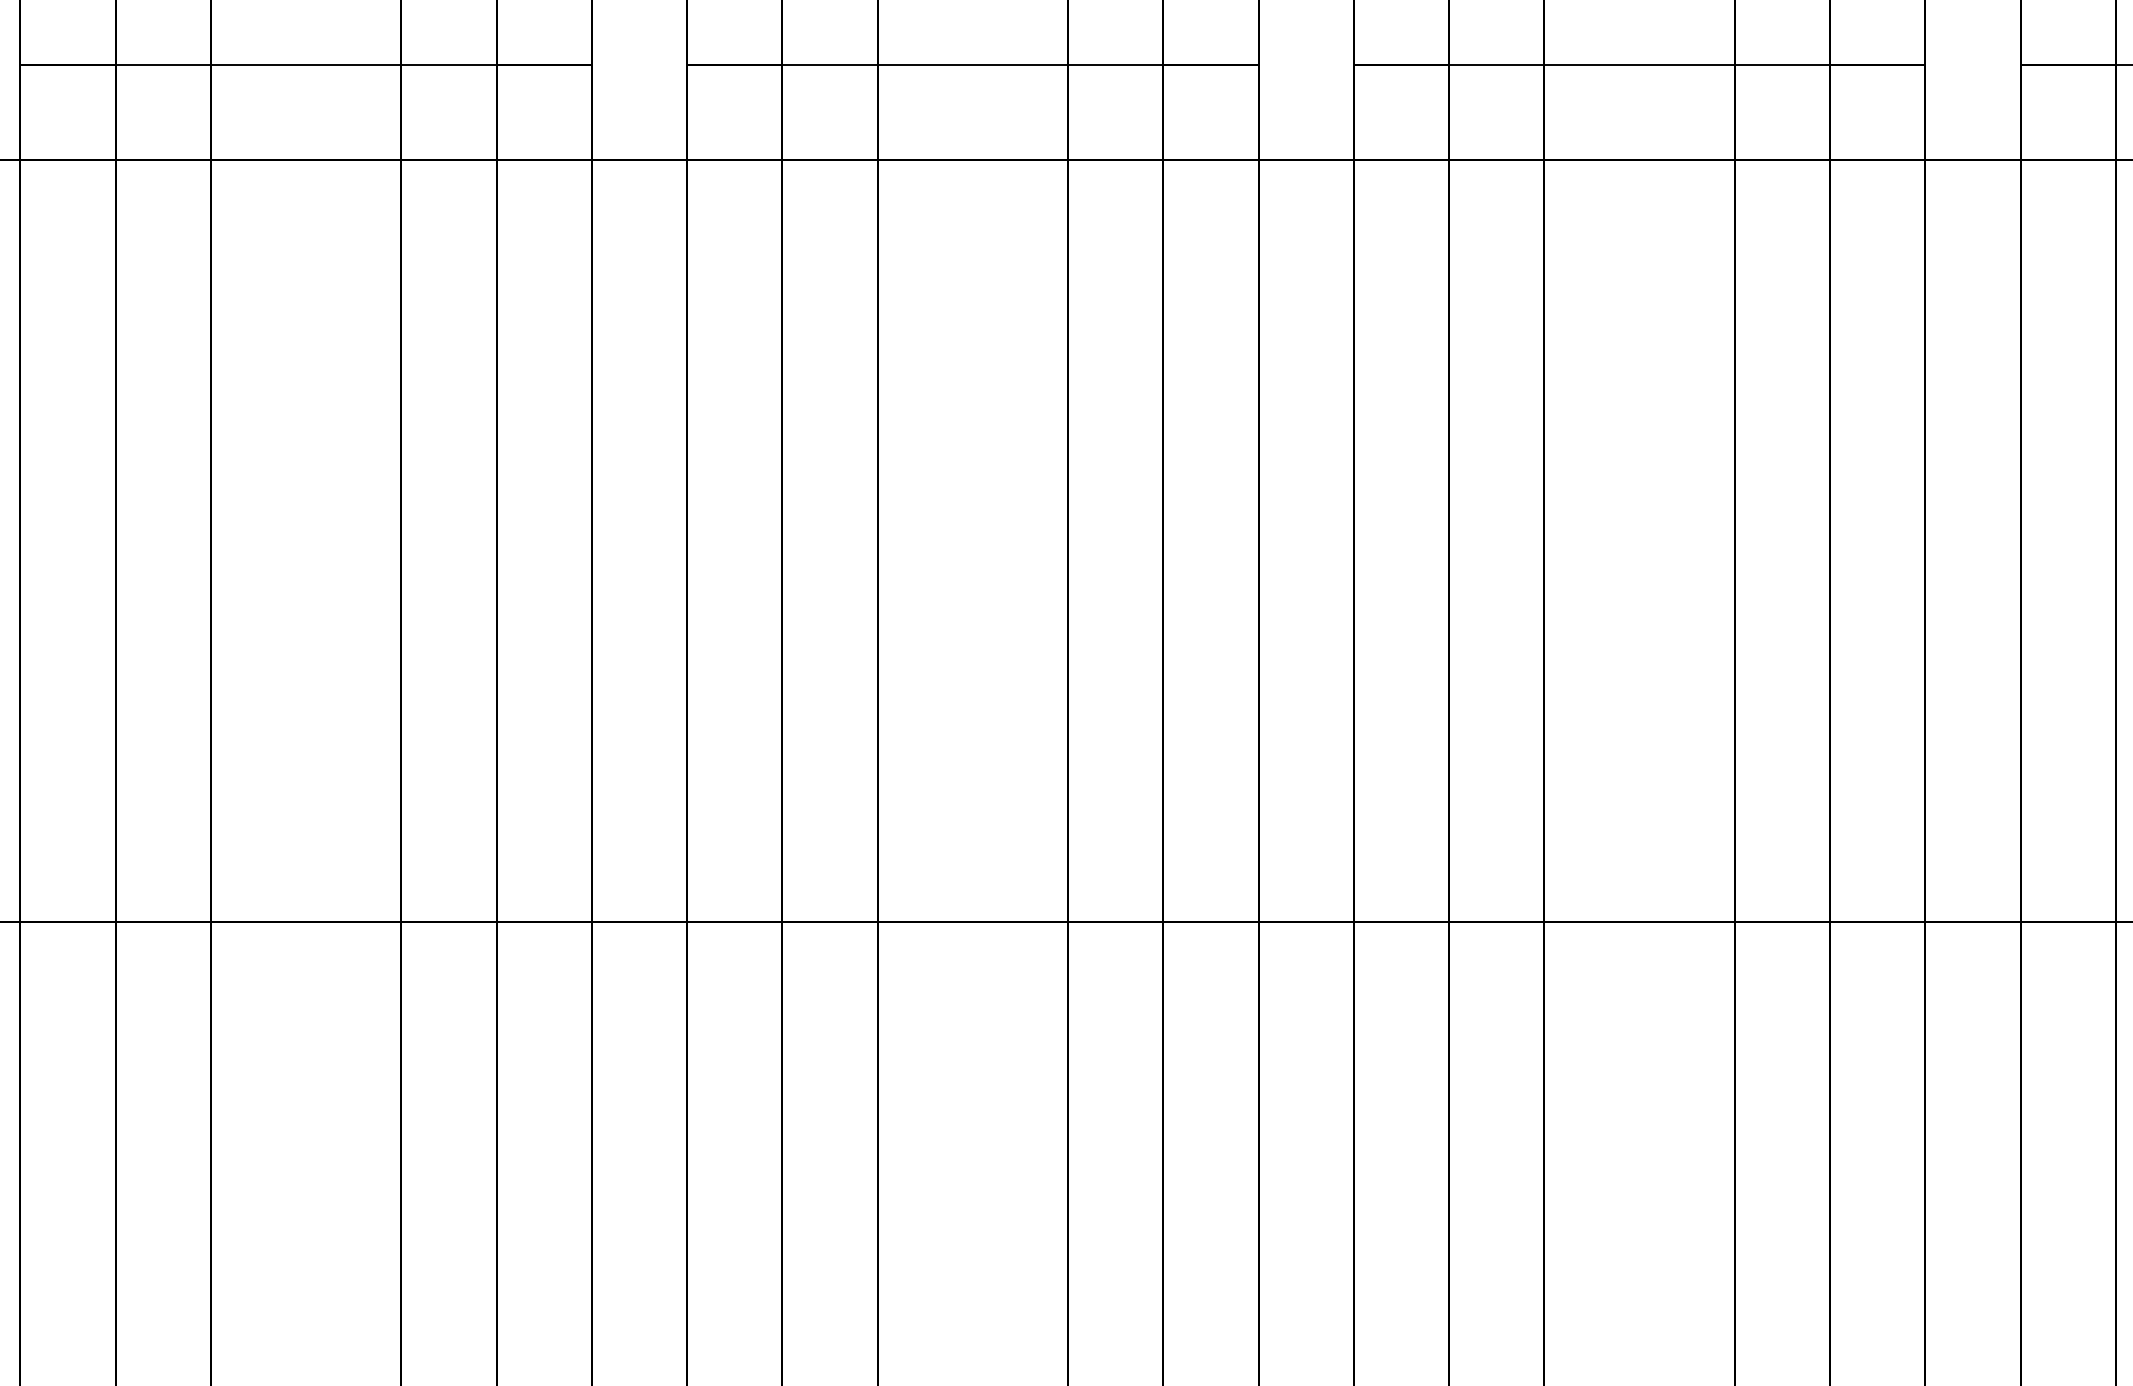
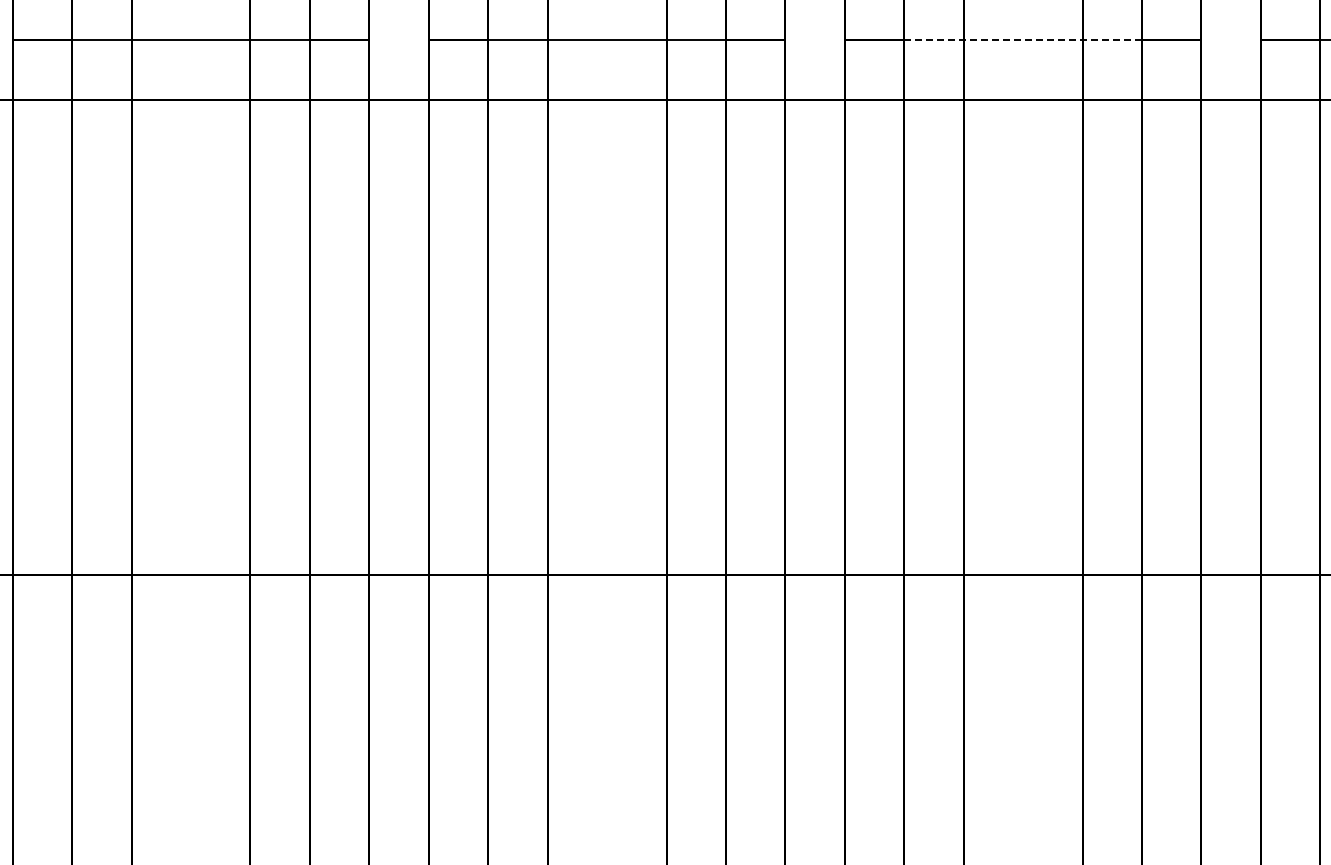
line: (1638, 64) -> (1022, 40), solid -> dashed

